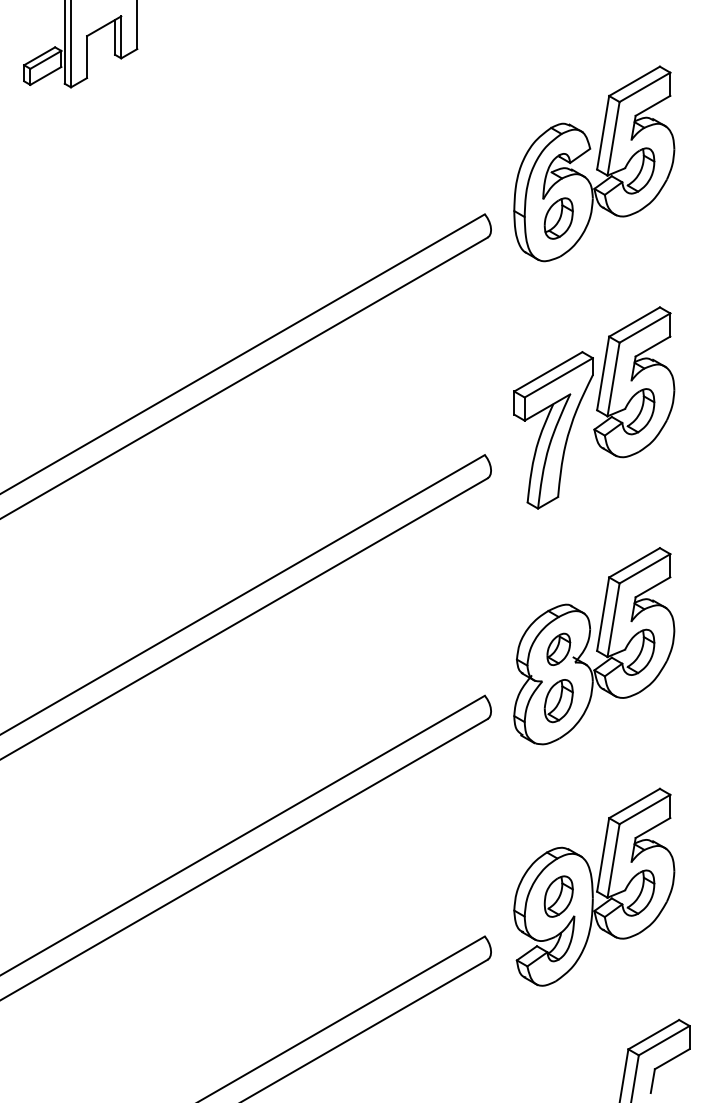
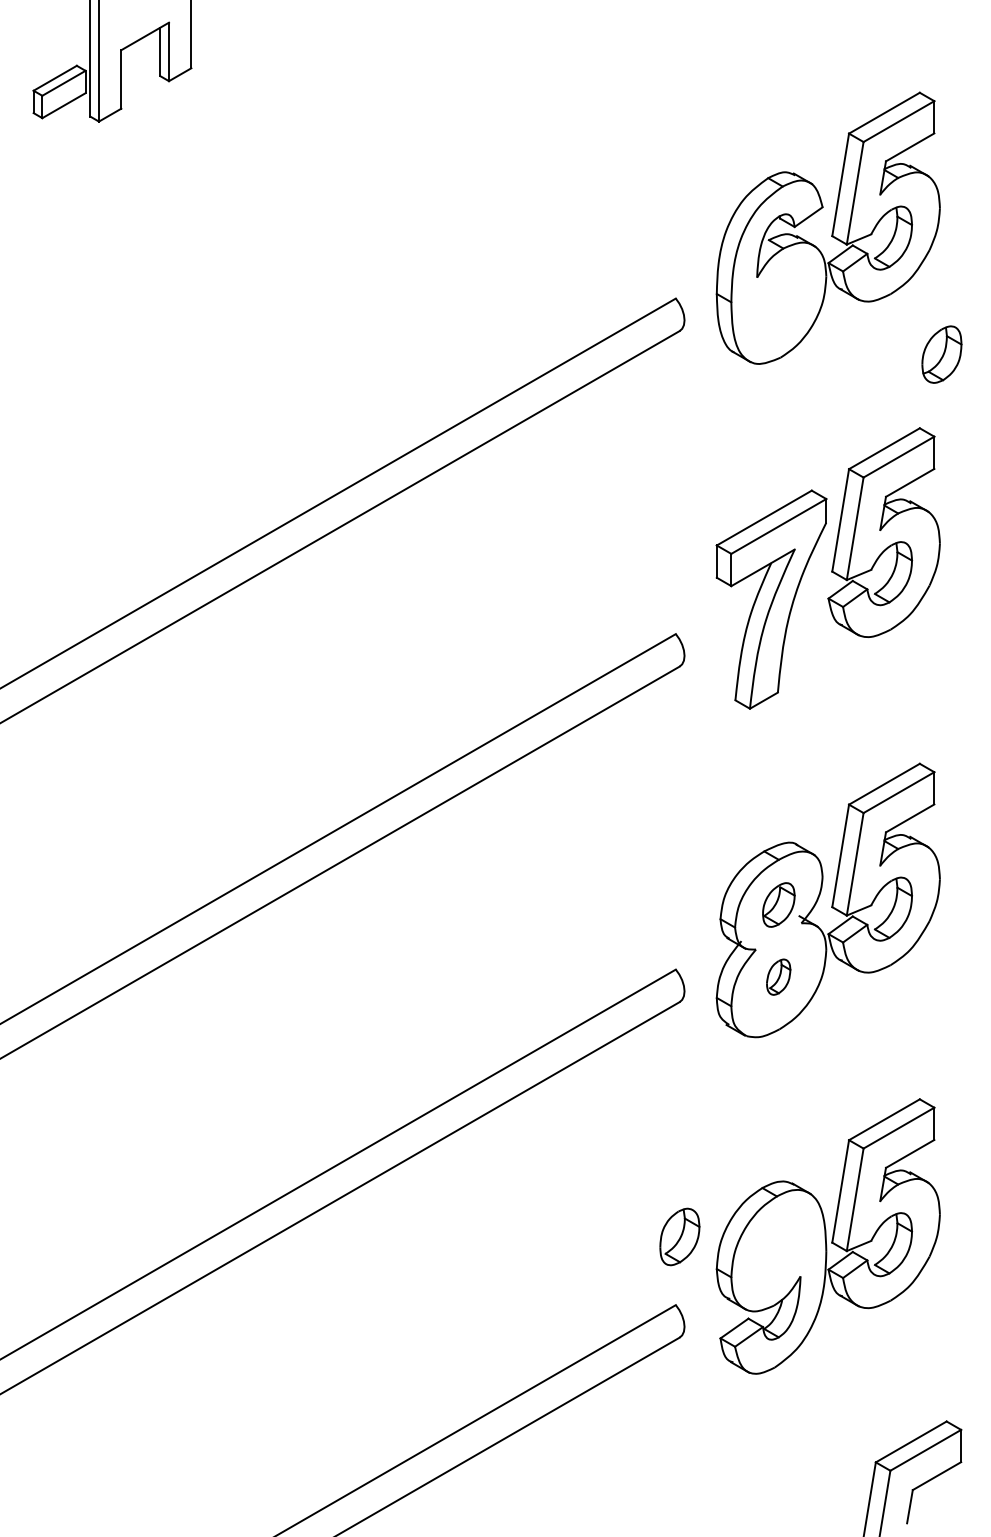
part: (558, 218) -> (941, 354), moved
part: (558, 701) -> (778, 977), size x0.6
part: (558, 896) -> (679, 1236), moved

